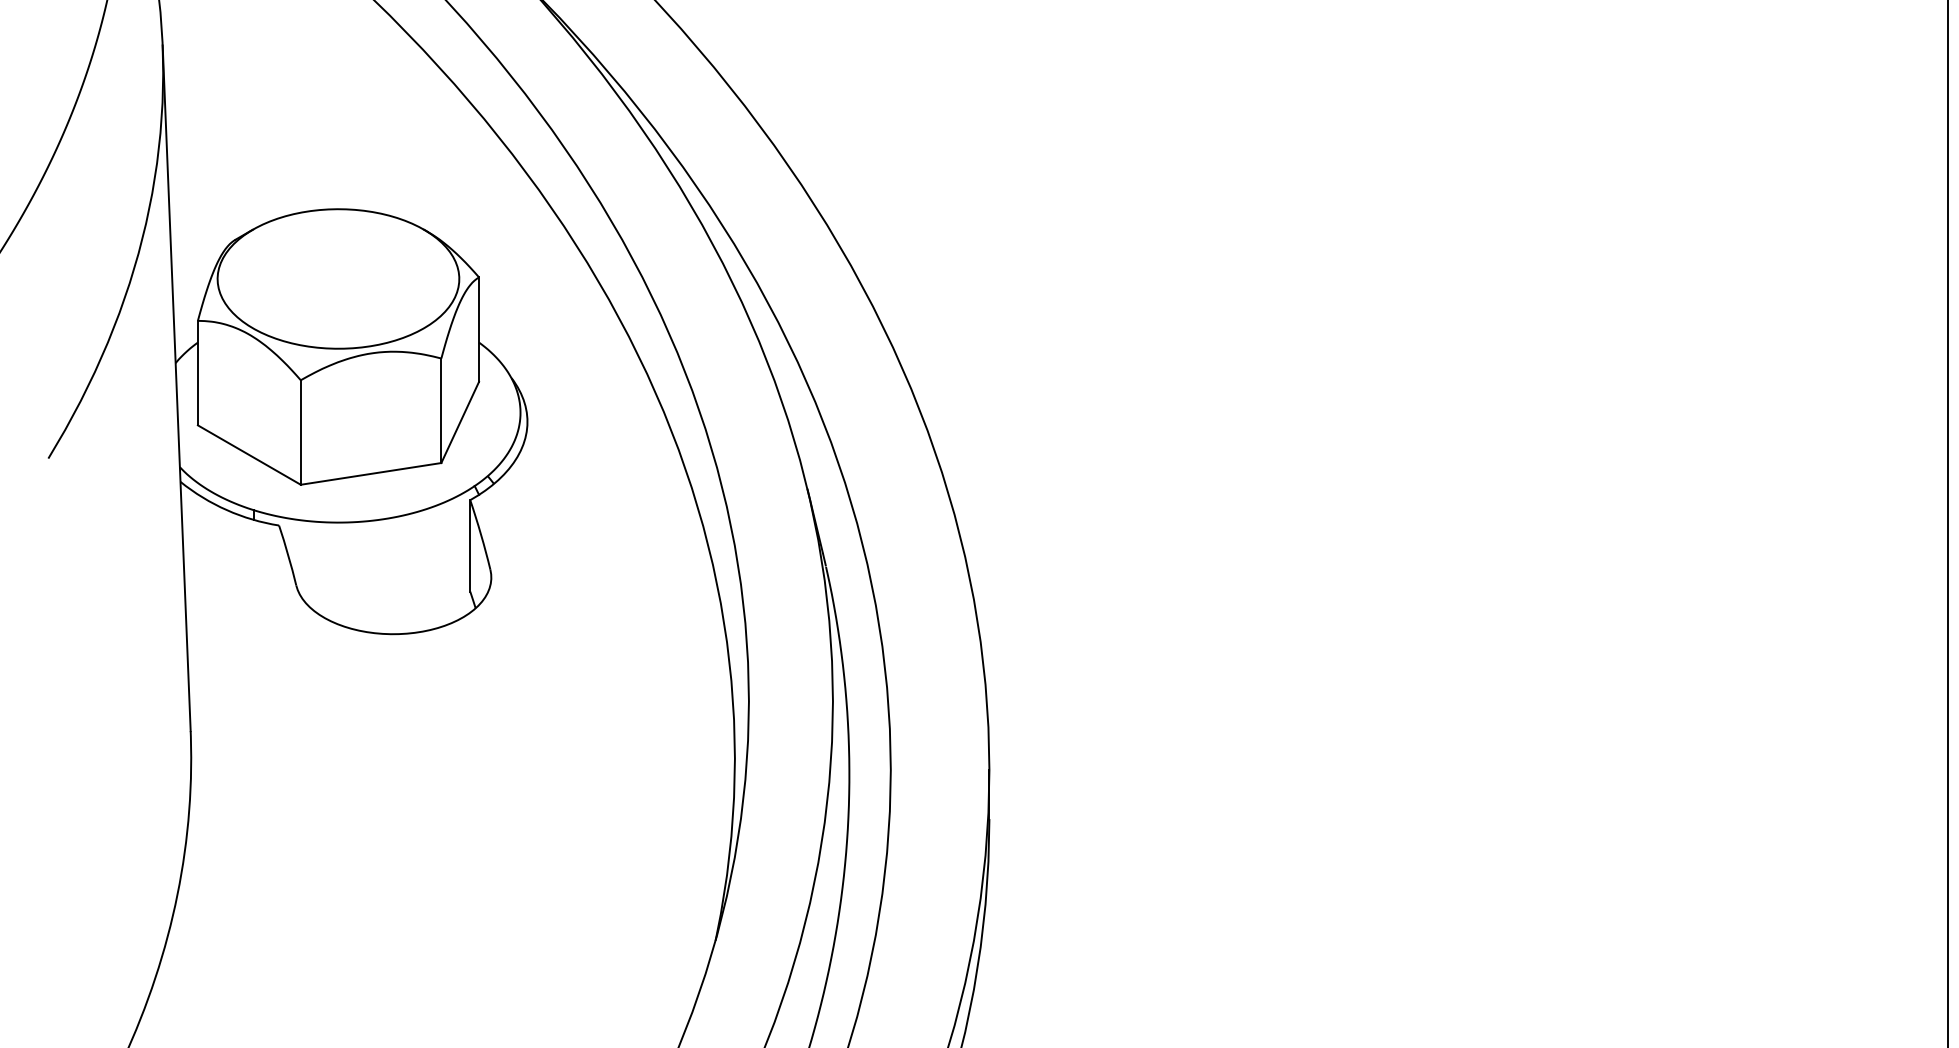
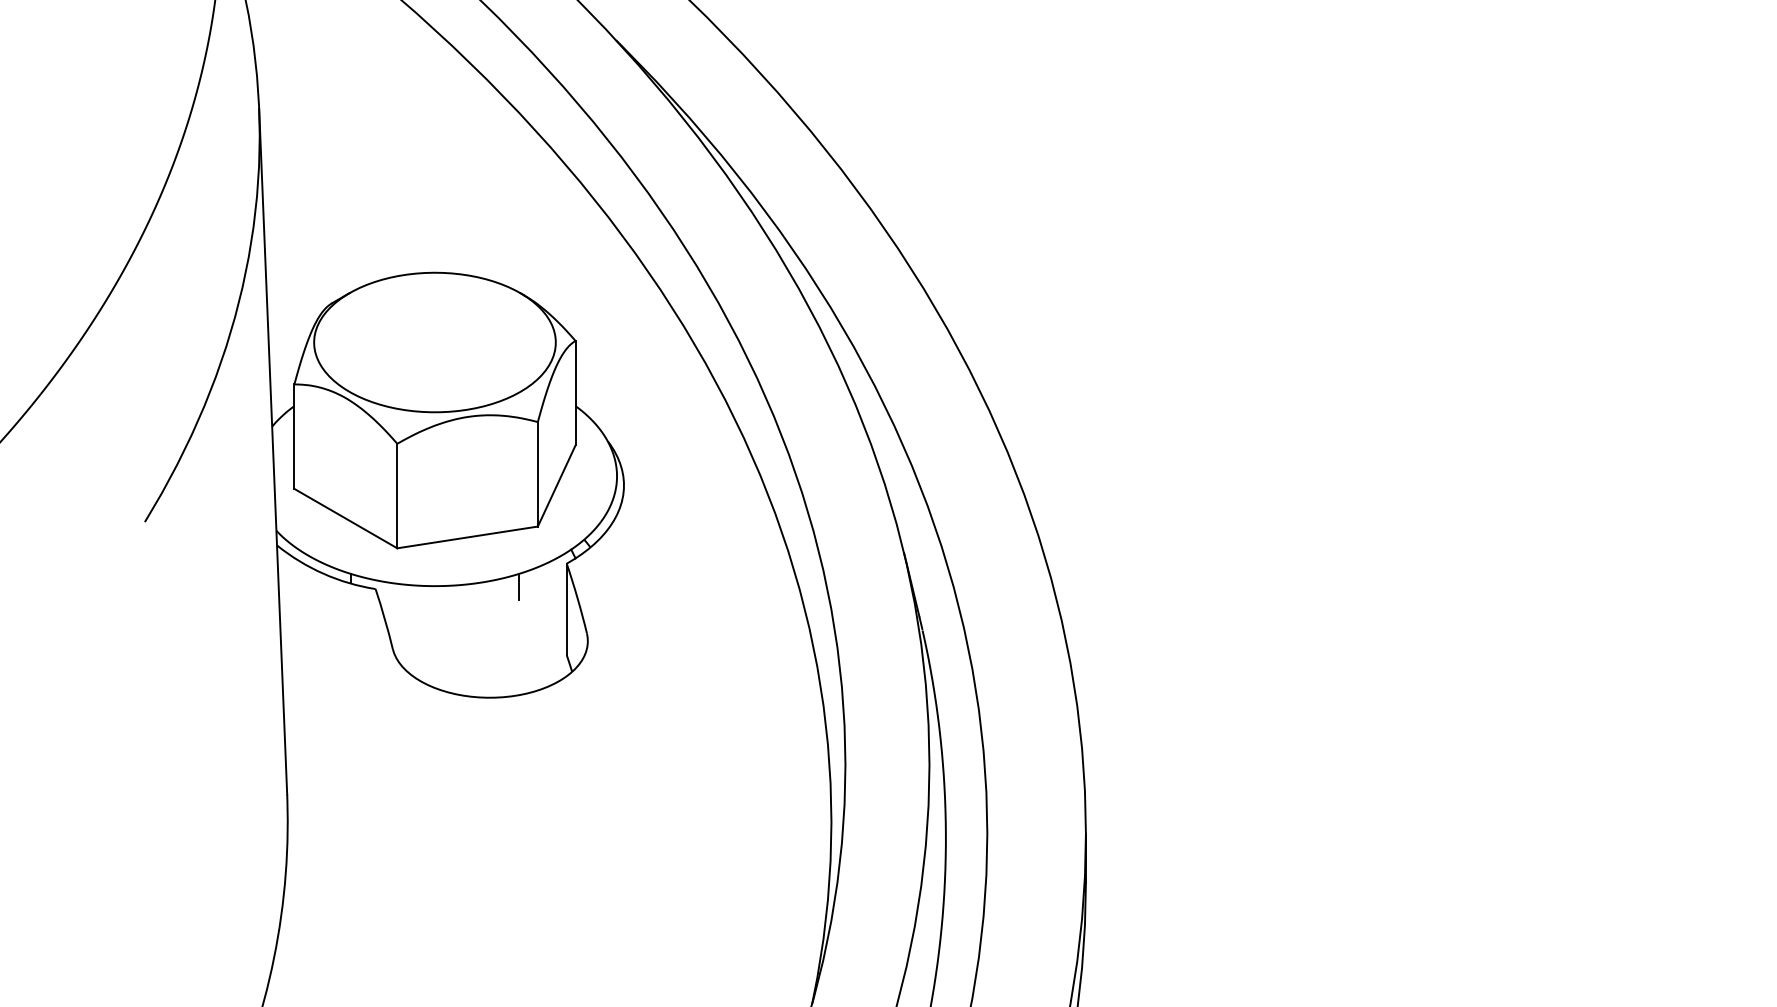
line: (422, 523) -> (519, 587), added

